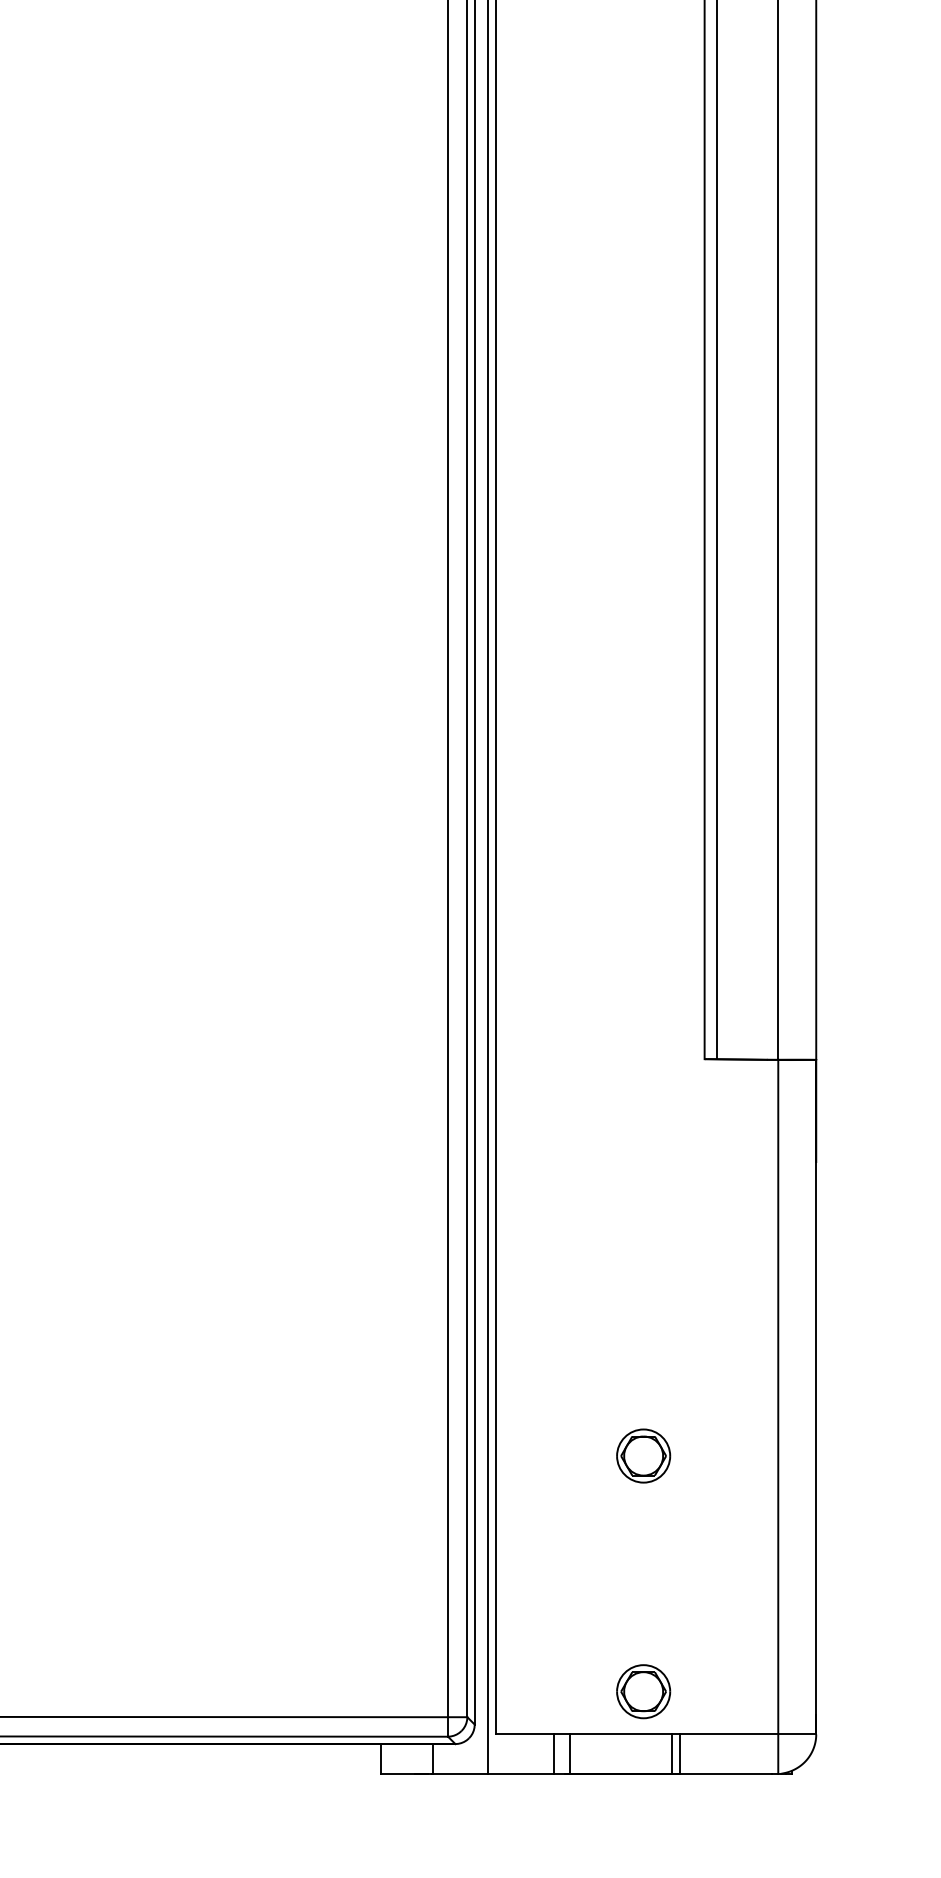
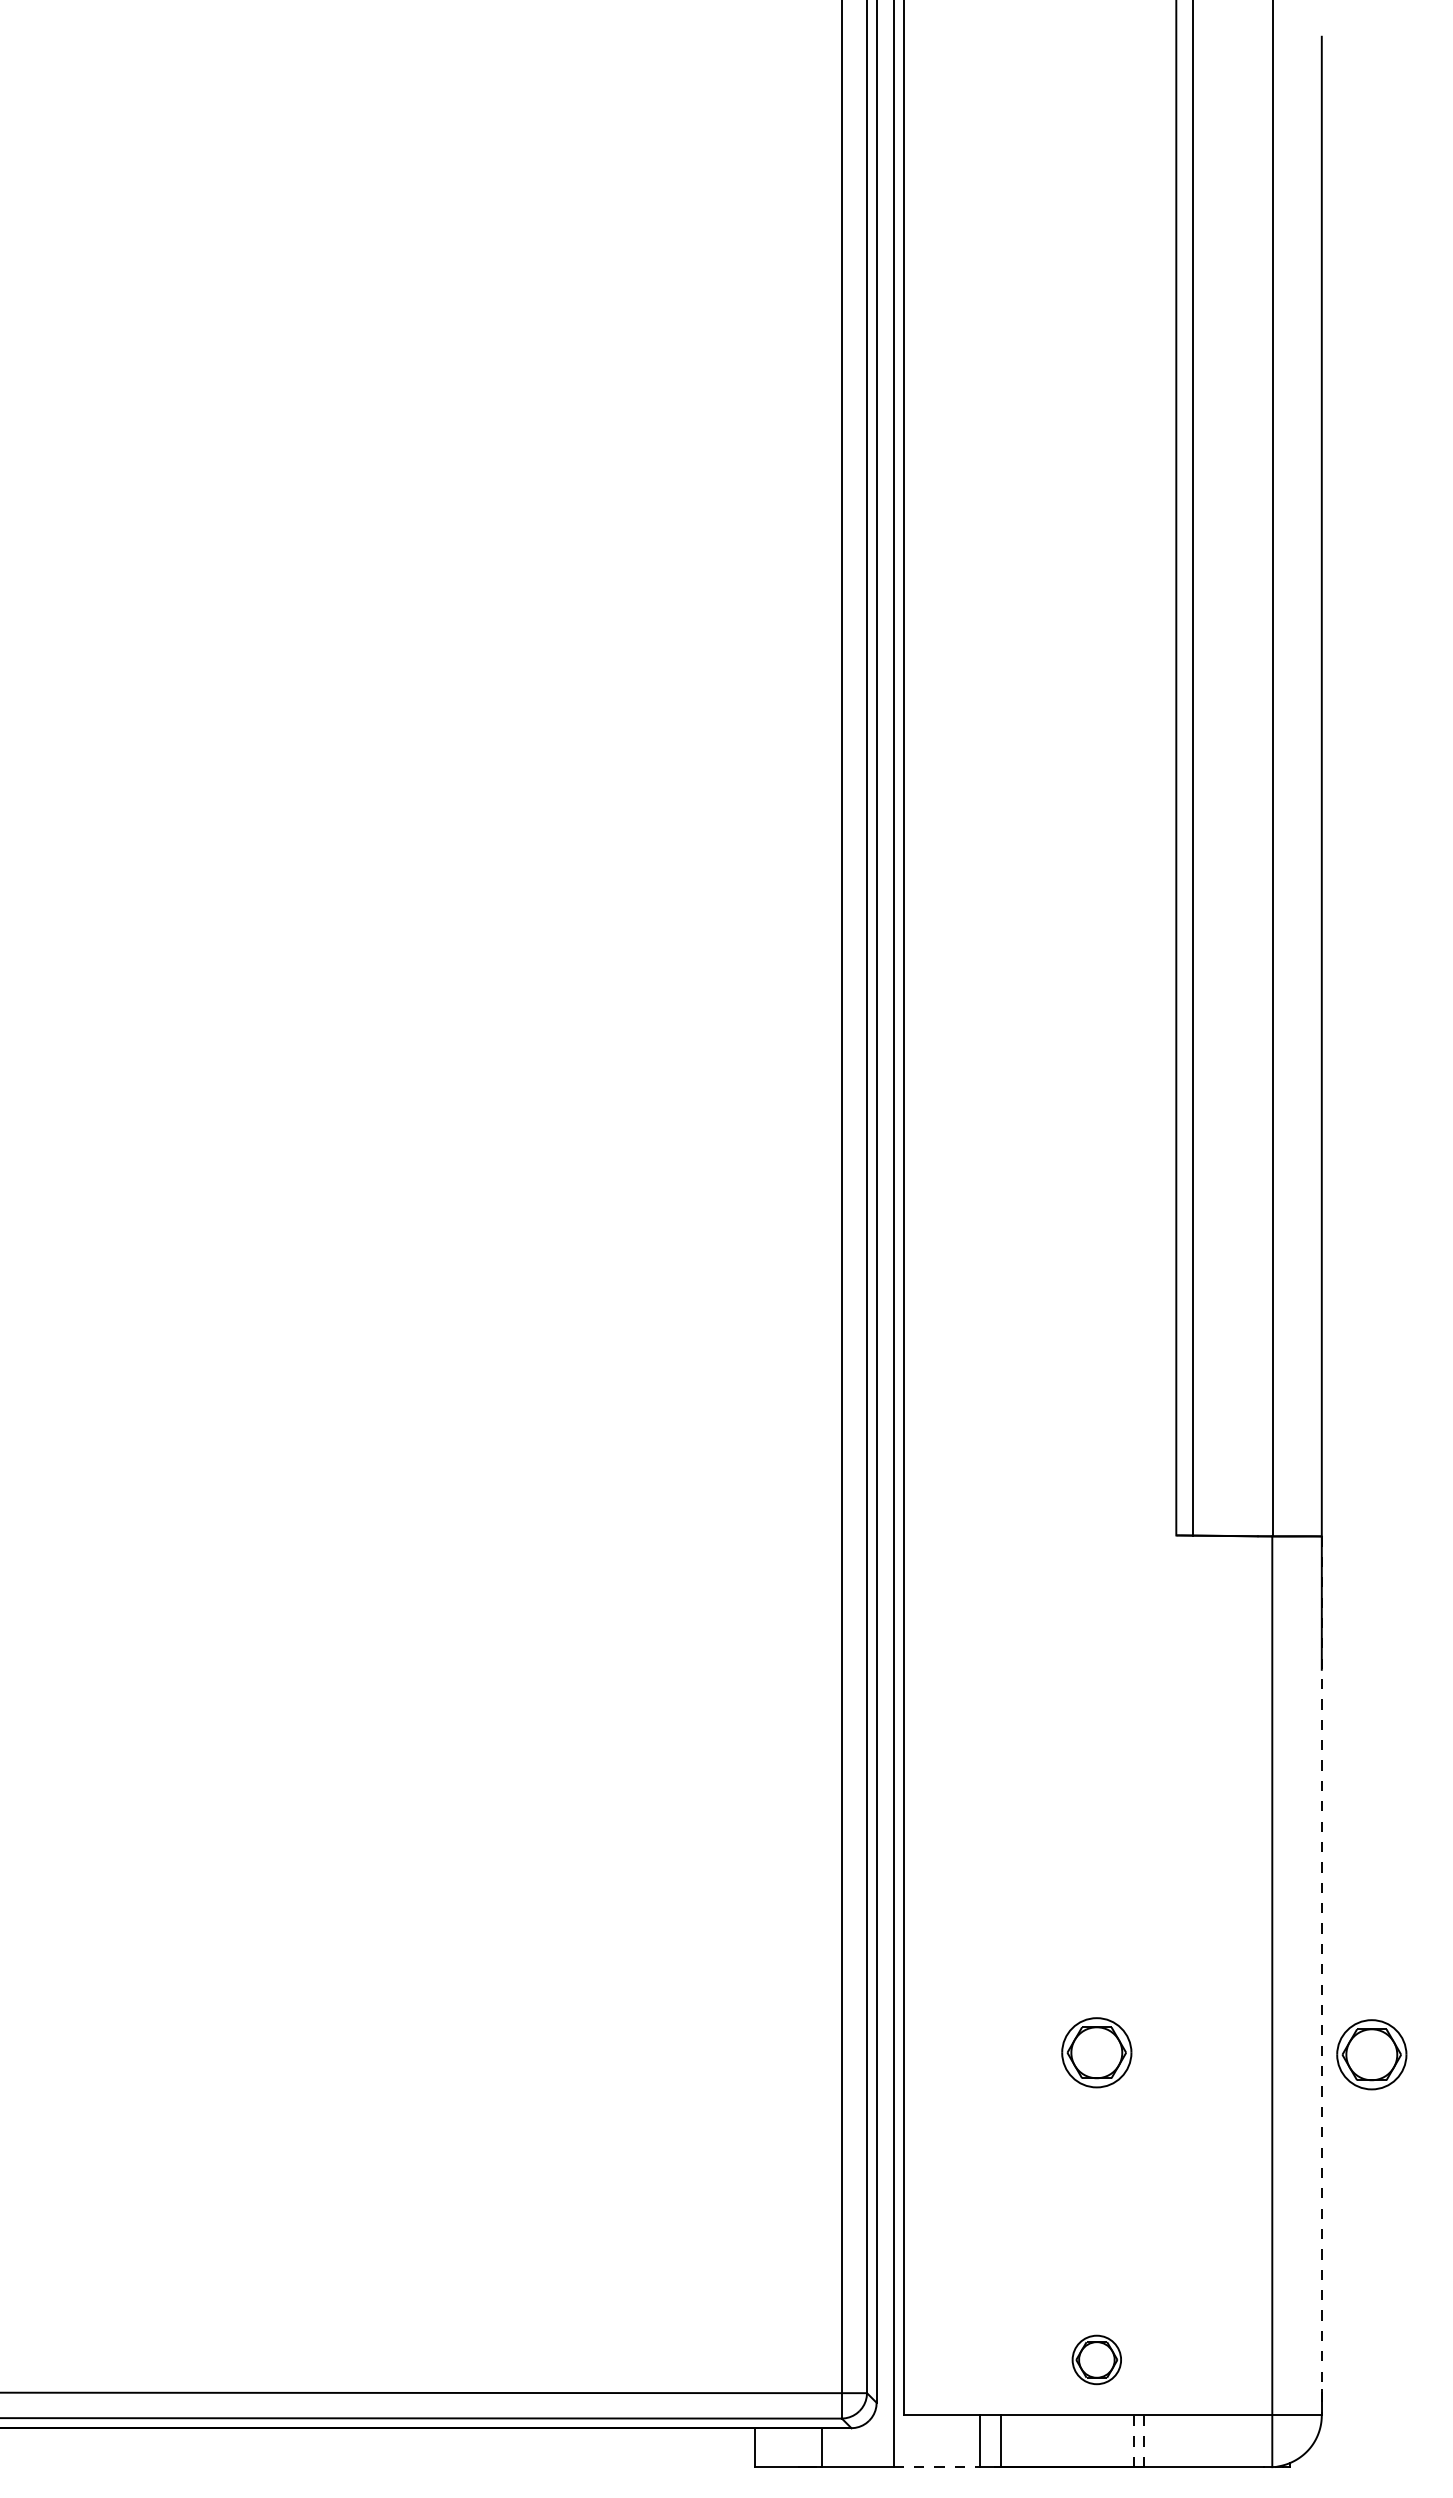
line: (816, 1397) -> (1321, 1976), solid -> dashed
part: (854, 1457) -> (1371, 2054), added
part: (643, 1691) -> (1096, 2359), size x0.7
line: (671, 1754) -> (1133, 2441), solid -> dashed
line: (680, 1754) -> (1144, 2441), solid -> dashed
line: (521, 1773) -> (937, 2466), solid -> dashed

